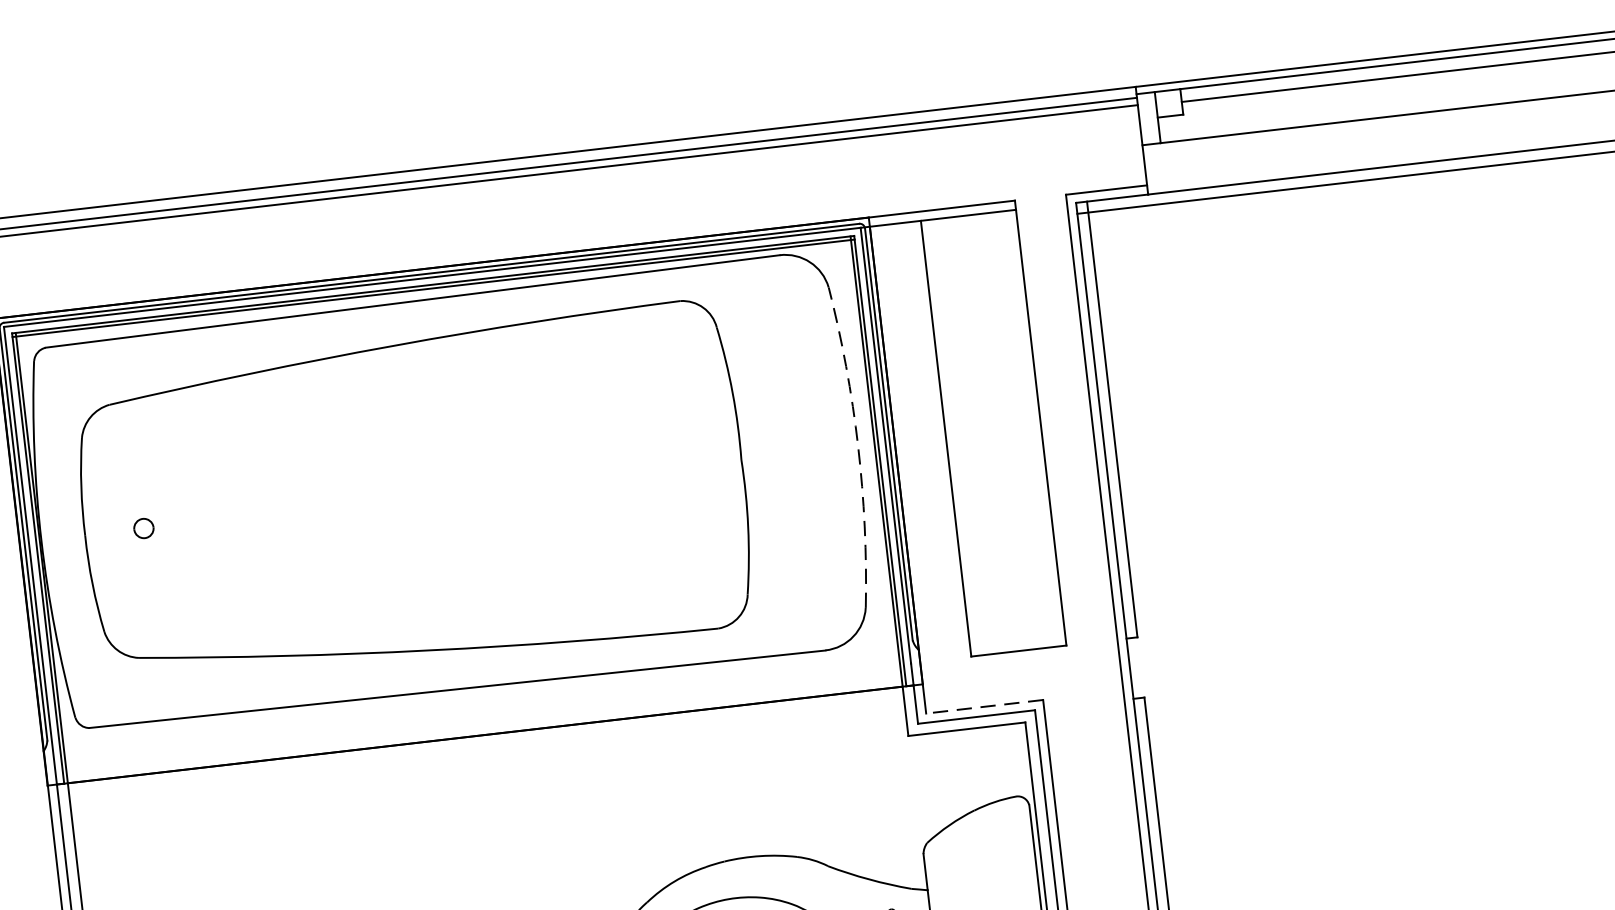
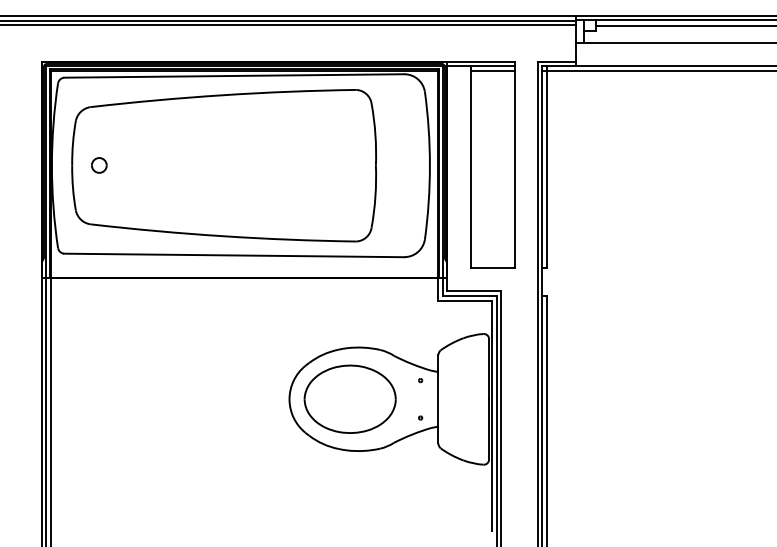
line: (969, 227) -> (492, 71), added
arc: (857, 446) -> (429, 165), dashed -> solid
part: (144, 528) -> (99, 165), size x1.67
line: (983, 707) -> (473, 291), dashed -> solid

